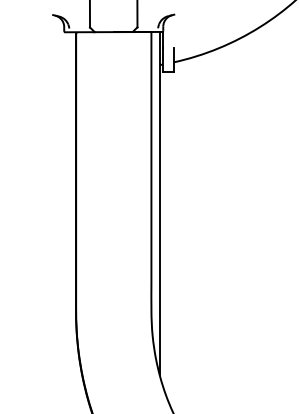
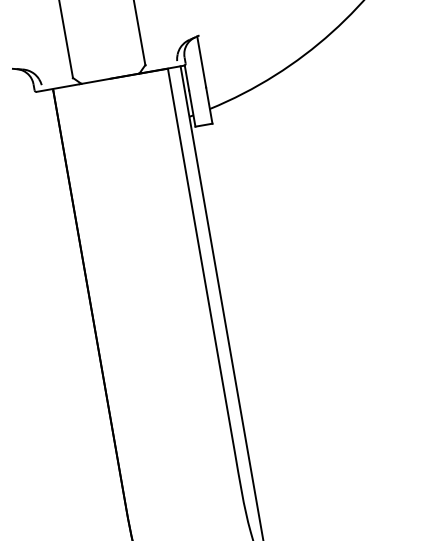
line: (173, 31) -> (201, 61), added

